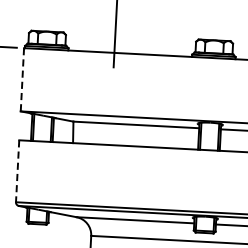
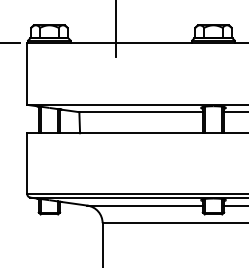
line: (22, 80) -> (27, 74), dashed -> solid
line: (17, 172) -> (27, 164), dashed -> solid

